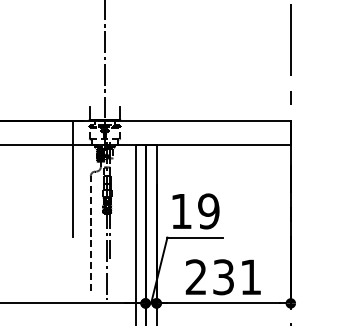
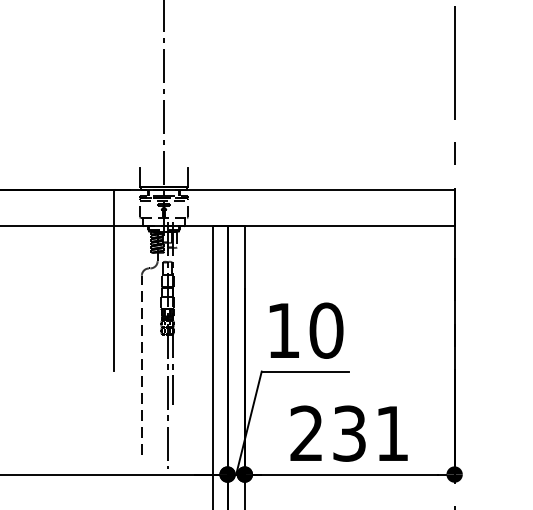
text: (208, 211) -> (325, 330), 19 -> 10

